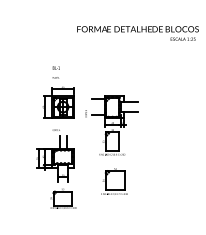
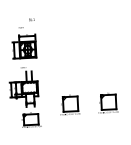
text: (55, 67) -> (31, 19), moved
part: (111, 125) -> (65, 62), removed
part: (164, 181) -> (108, 102), added

